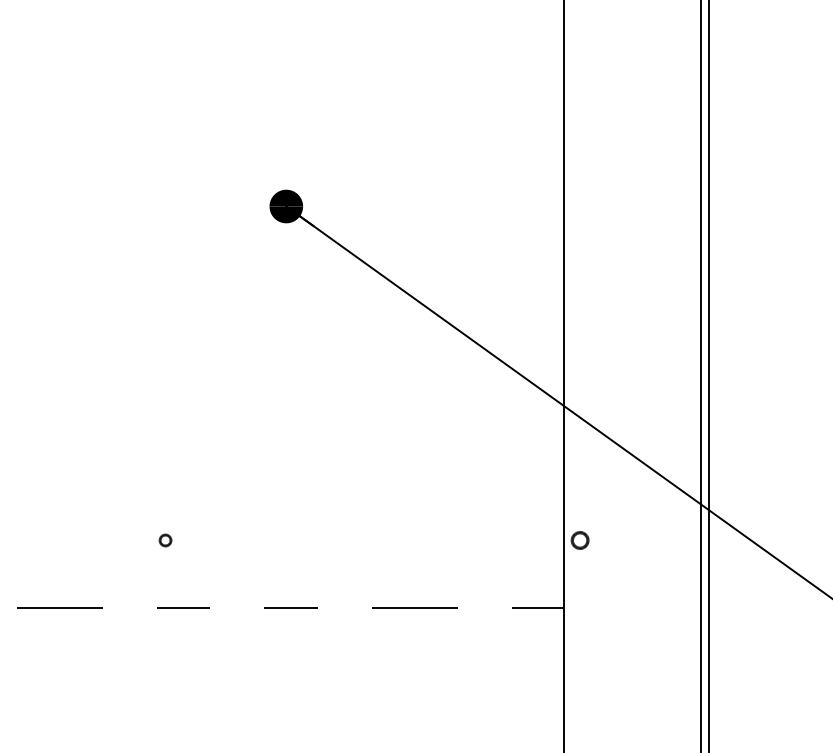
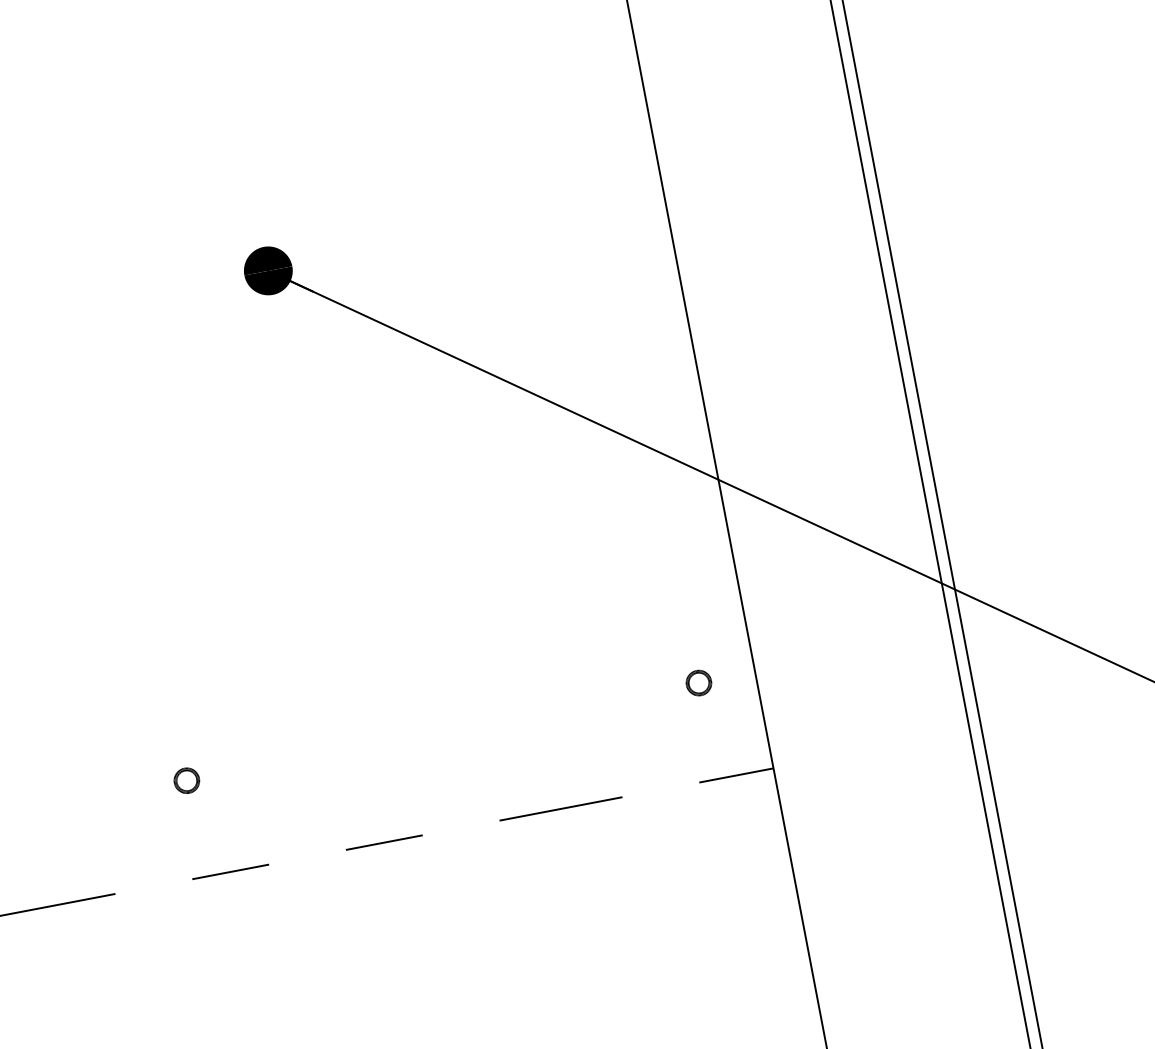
circle: (165, 540) -> (186, 780), size x1.43
part: (579, 540) -> (698, 683), moved

